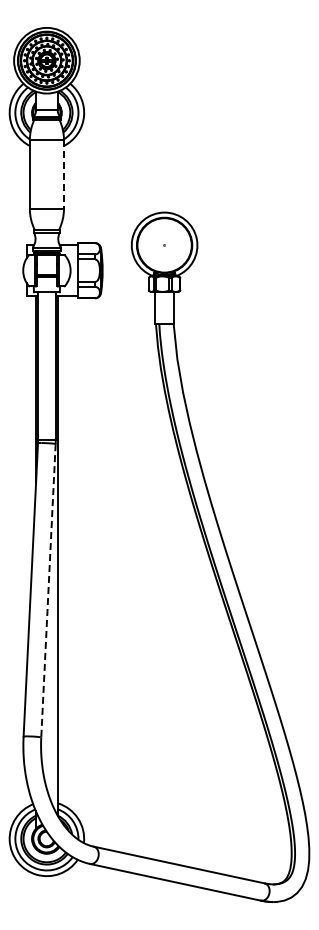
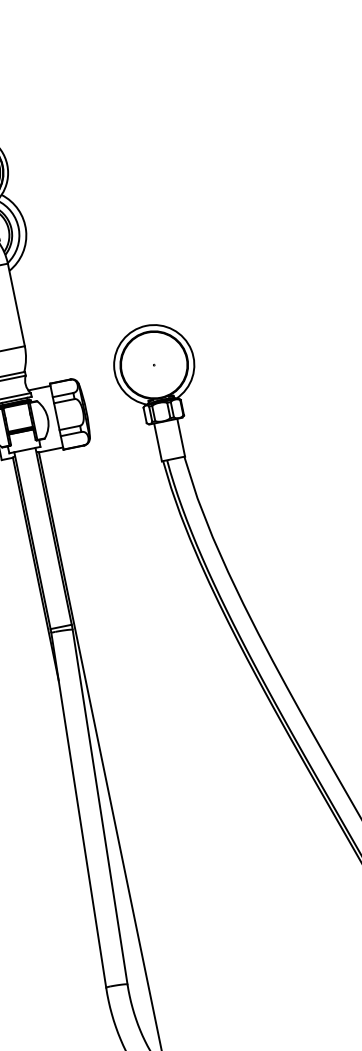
line: (63, 174) -> (15, 305), dashed -> solid
line: (48, 590) -> (100, 806), dashed -> solid

